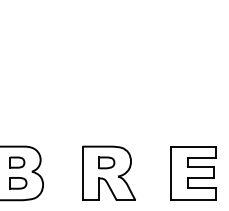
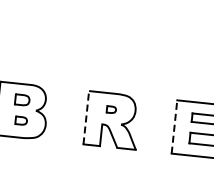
part: (106, 162) -> (111, 109), size x0.6
line: (82, 173) -> (86, 117), solid -> dashed
line: (171, 173) -> (174, 127), solid -> dashed
part: (18, 183) -> (21, 121), size x0.7

